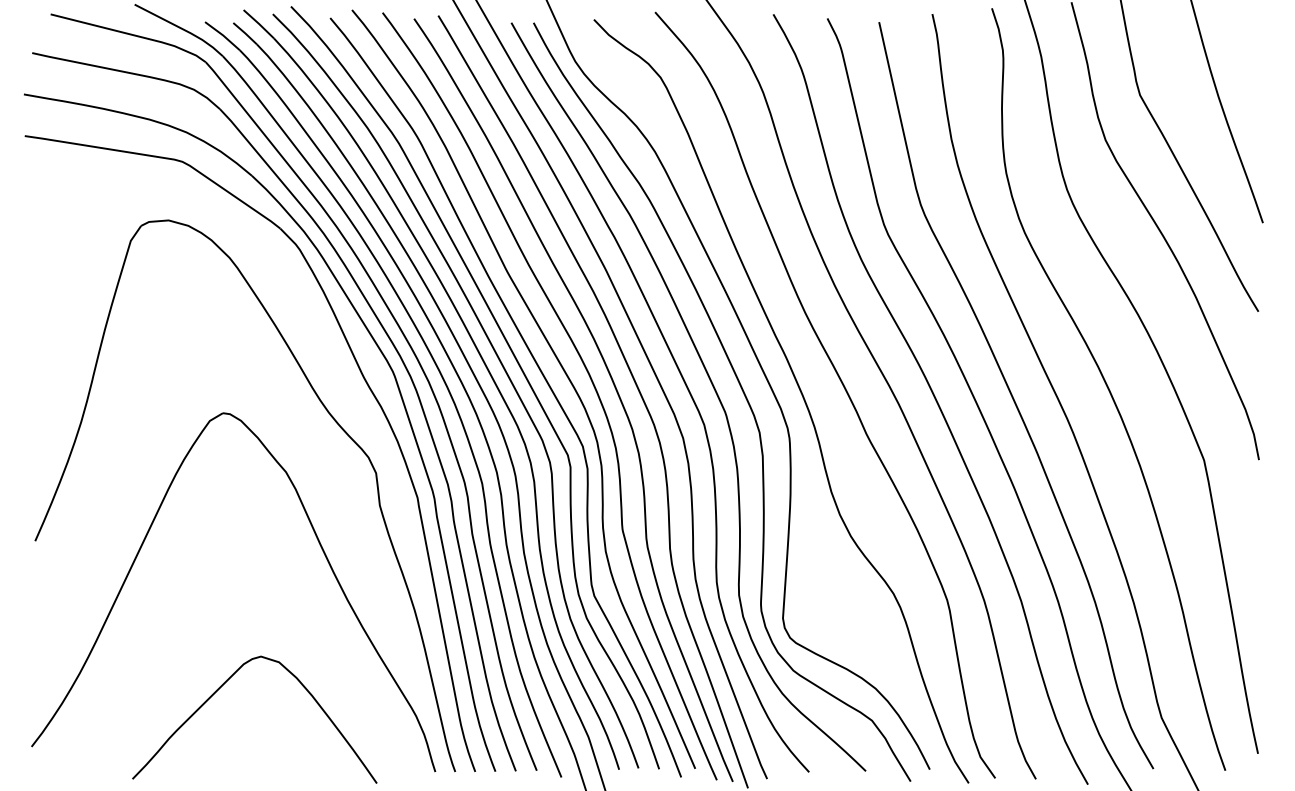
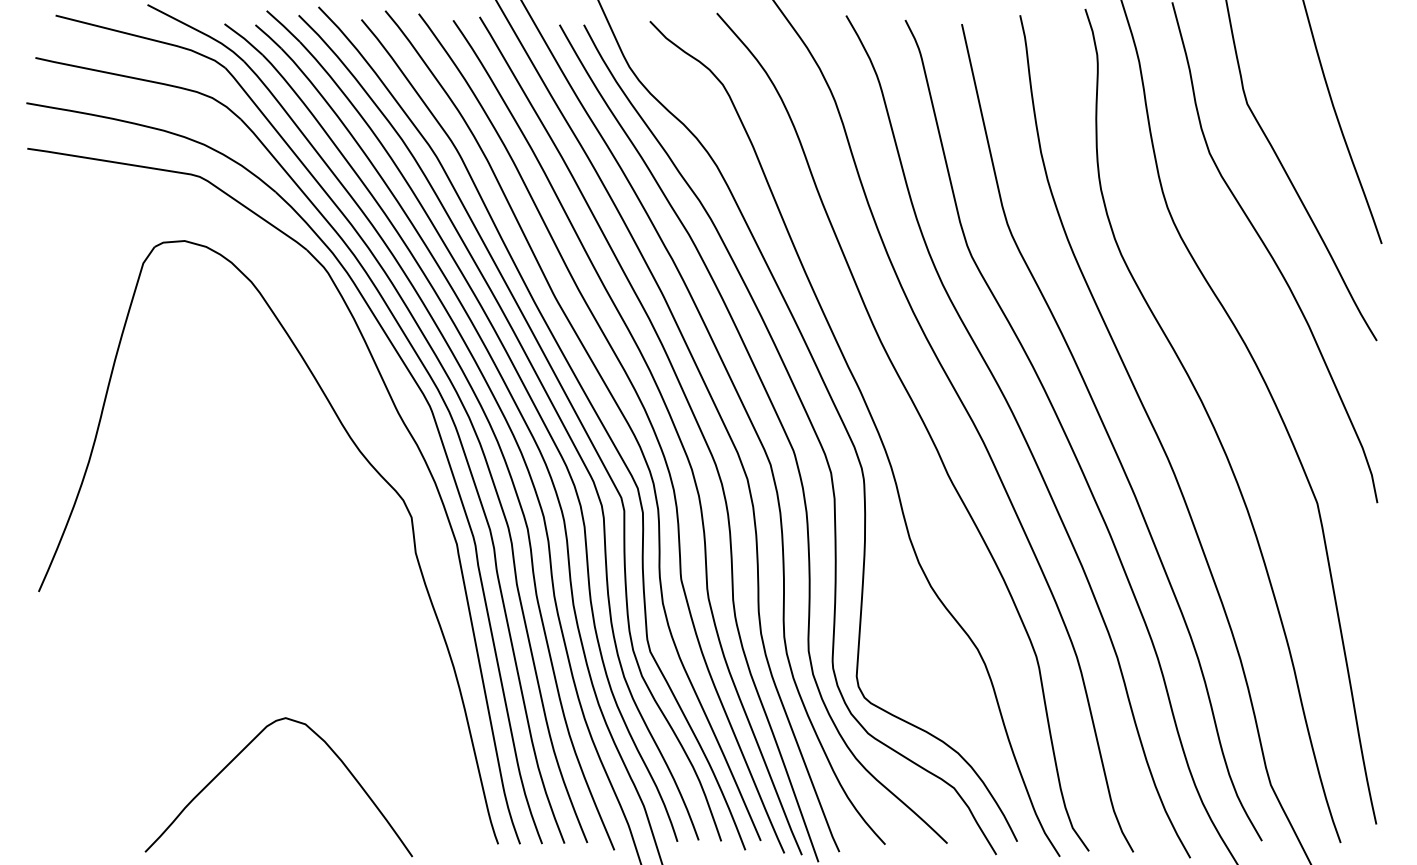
part: (321, 549) -> (351, 600), removed

